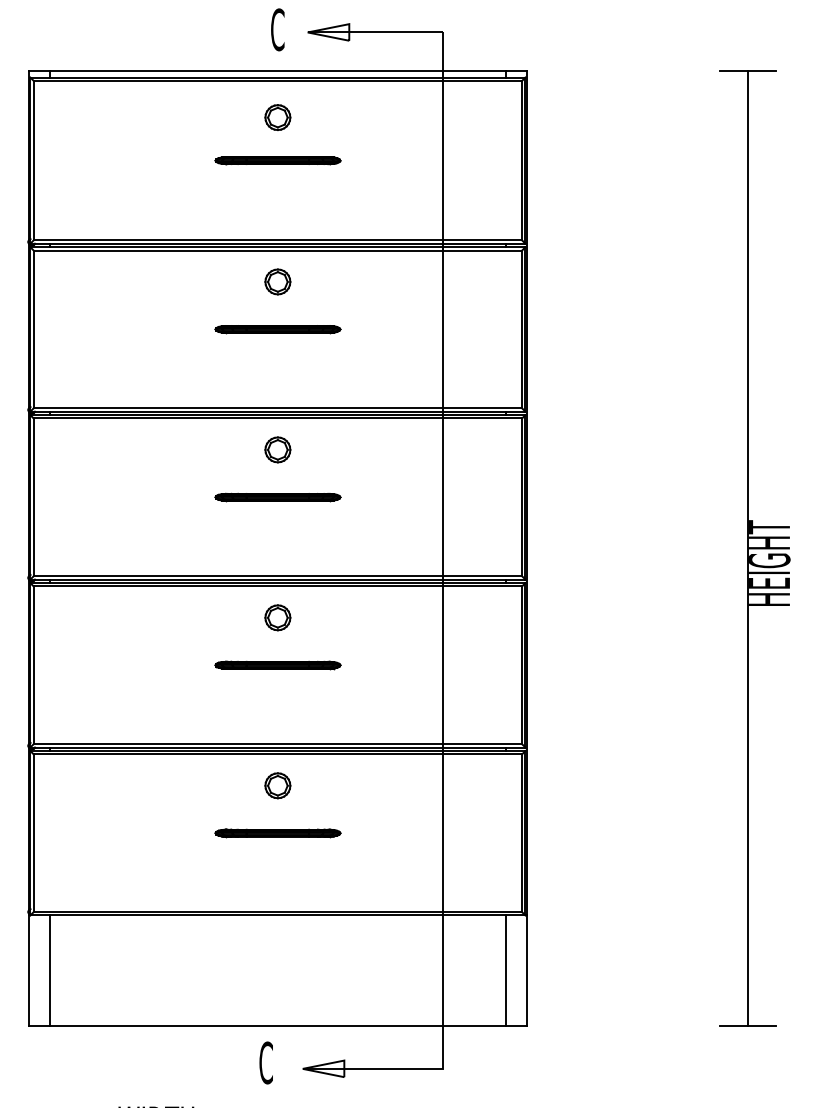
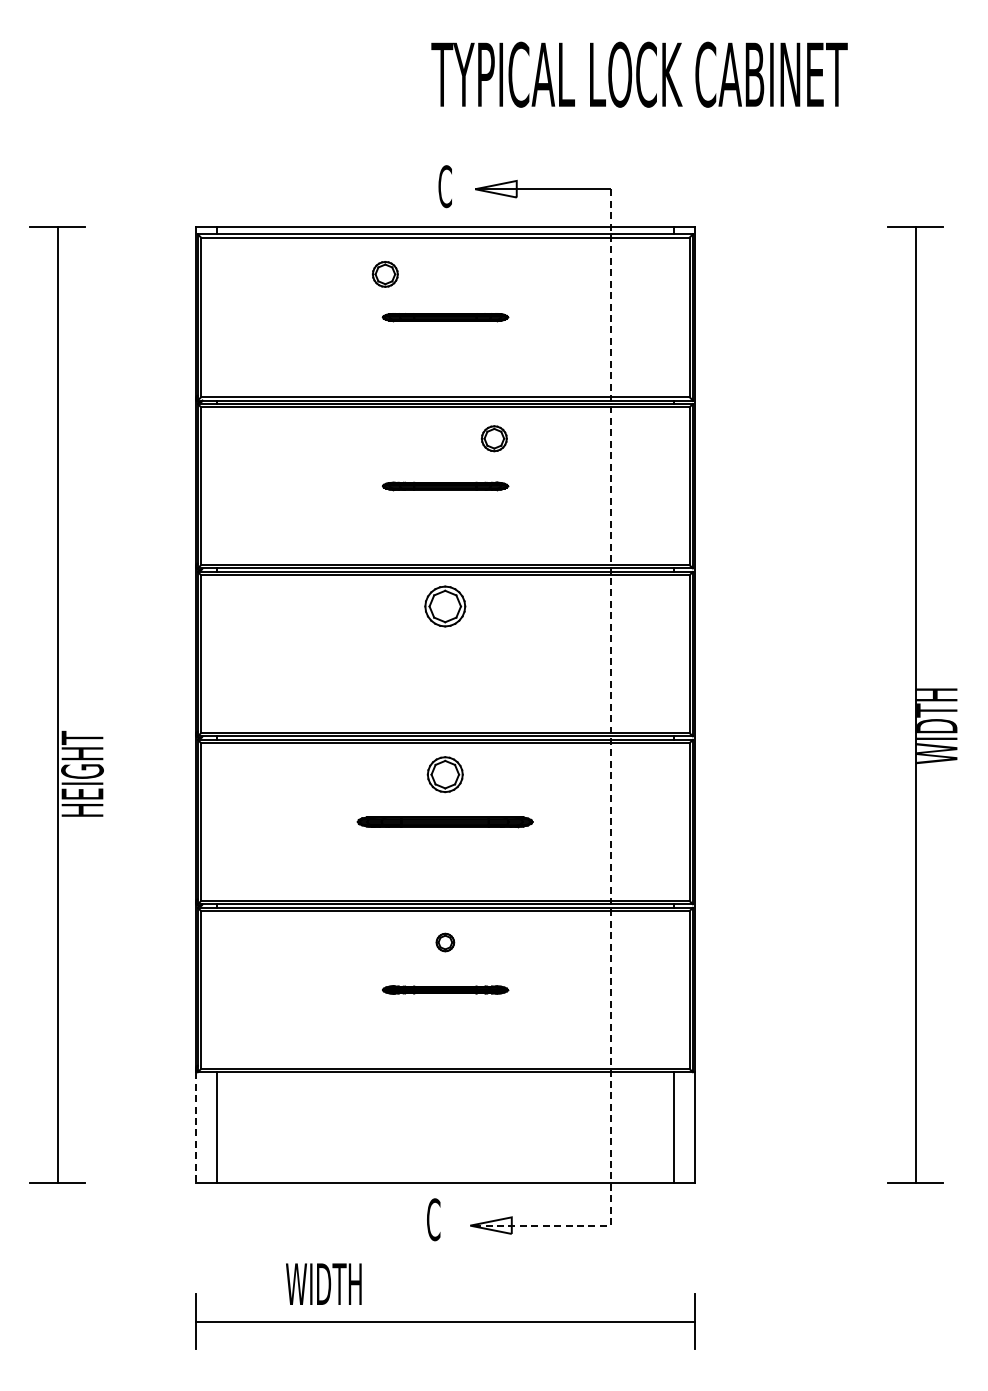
part: (278, 117) -> (385, 274), moved
part: (278, 281) -> (494, 438), moved
part: (278, 449) -> (445, 606), size x1.6
part: (278, 497) -> (445, 654), removed
text: (770, 563) -> (937, 720), HEIGHT -> WIDTH
part: (278, 617) -> (445, 774), size x1.4
line: (443, 621) -> (610, 778), solid -> dashed
part: (278, 665) -> (445, 822), size x1.4
part: (278, 785) -> (445, 942), size x0.7
line: (29, 971) -> (196, 1128), solid -> dashed

